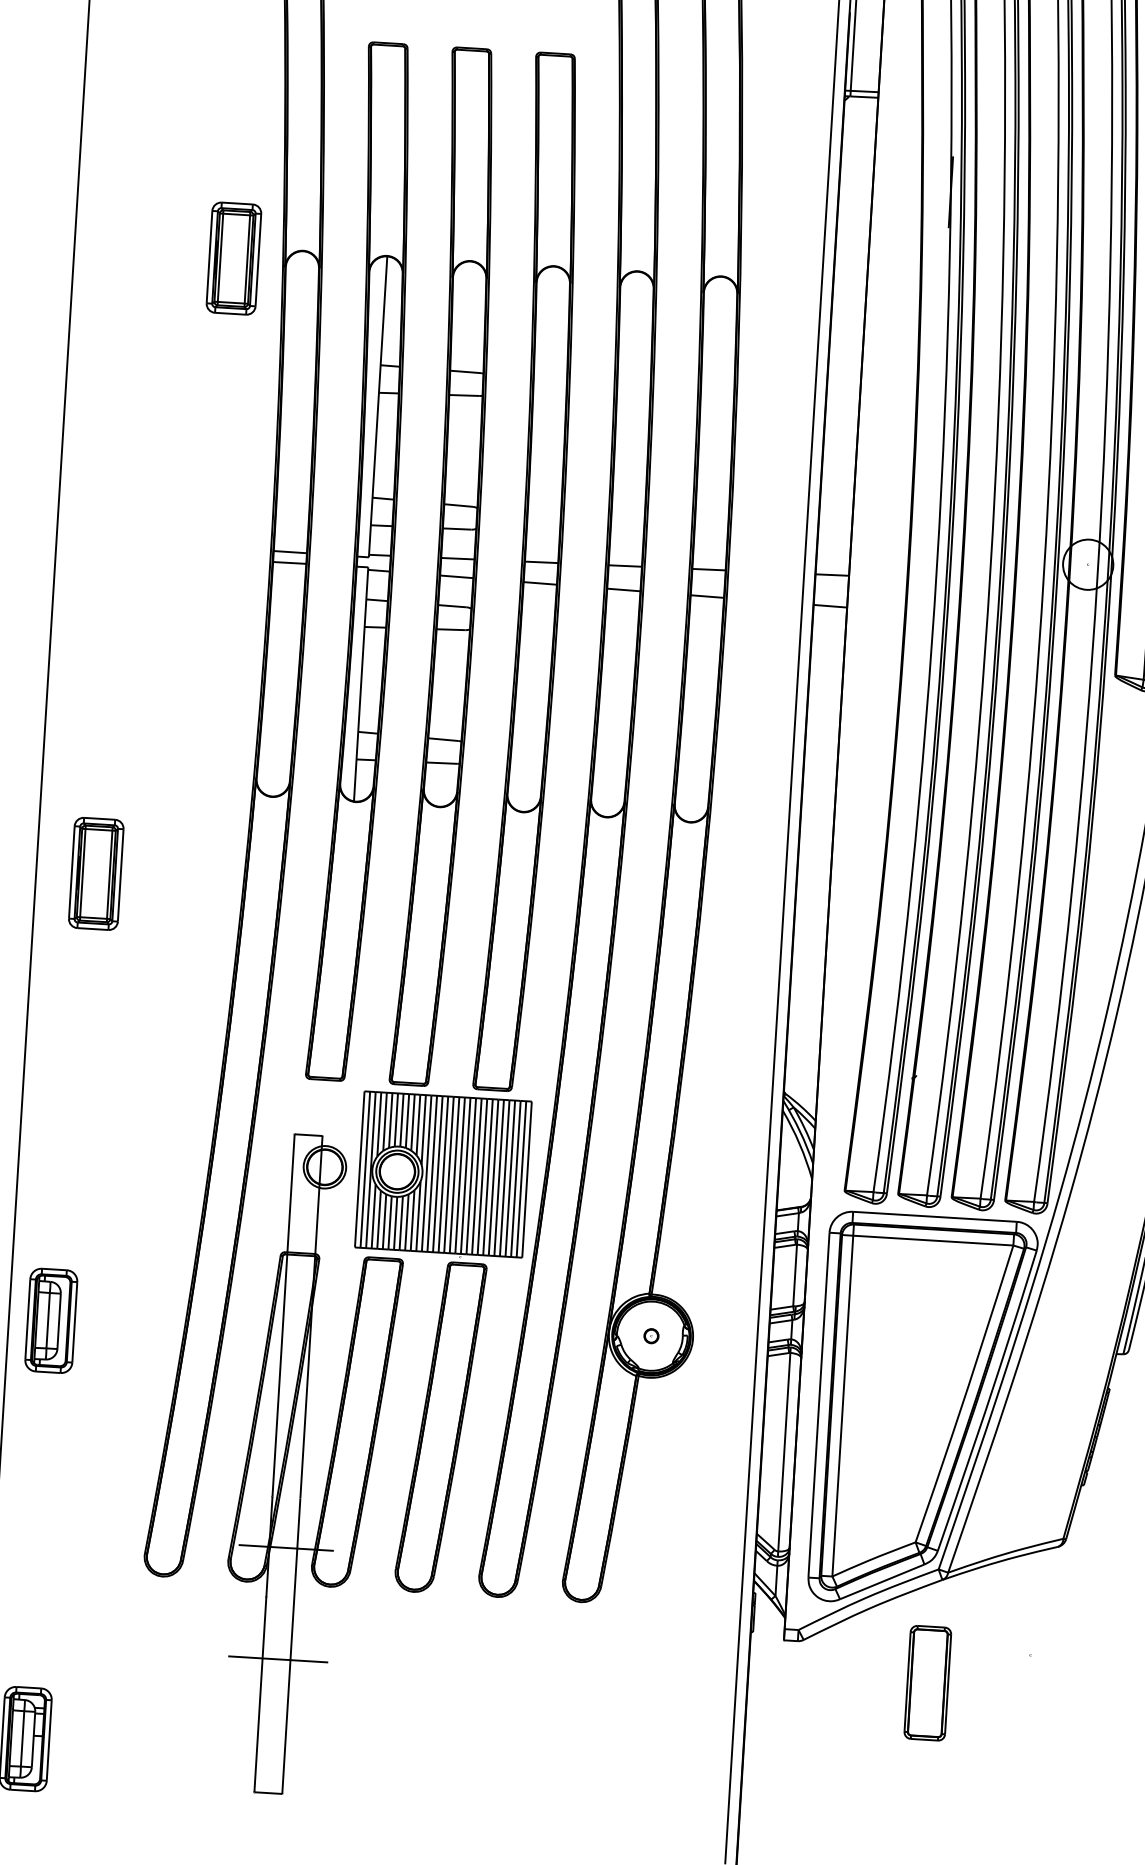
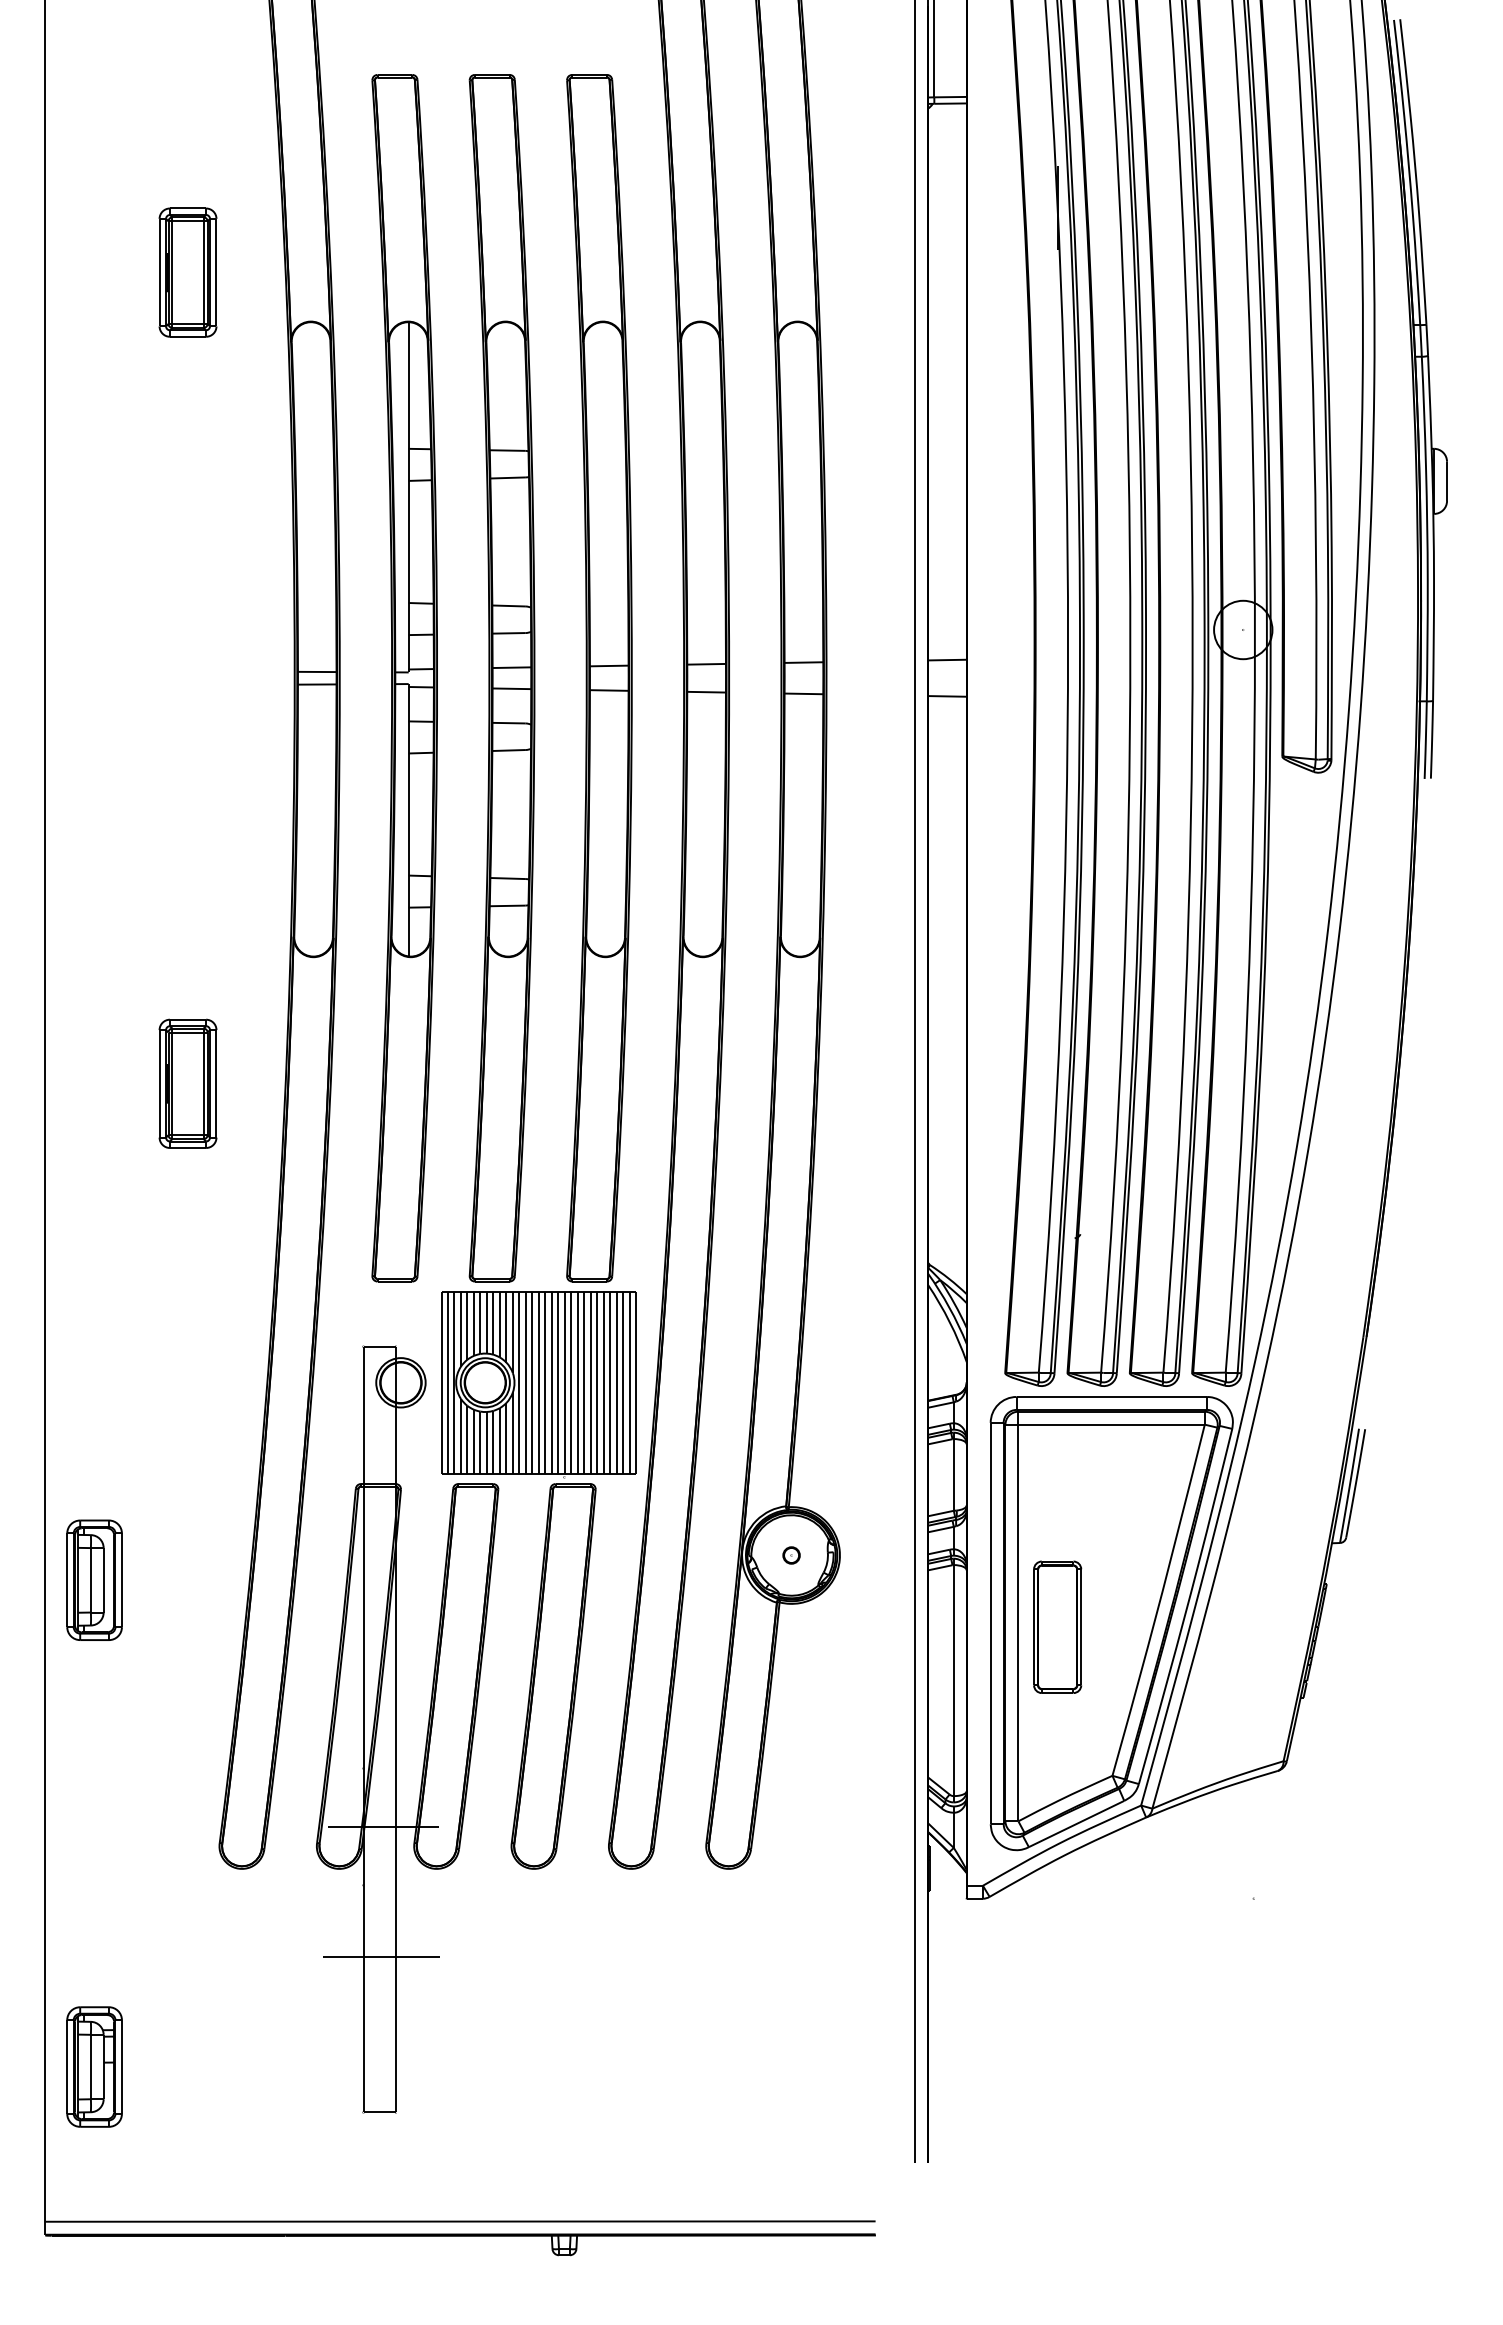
part: (233, 258) -> (187, 272), moved
part: (95, 873) -> (187, 1083), moved
part: (927, 1682) -> (1057, 1626), moved

